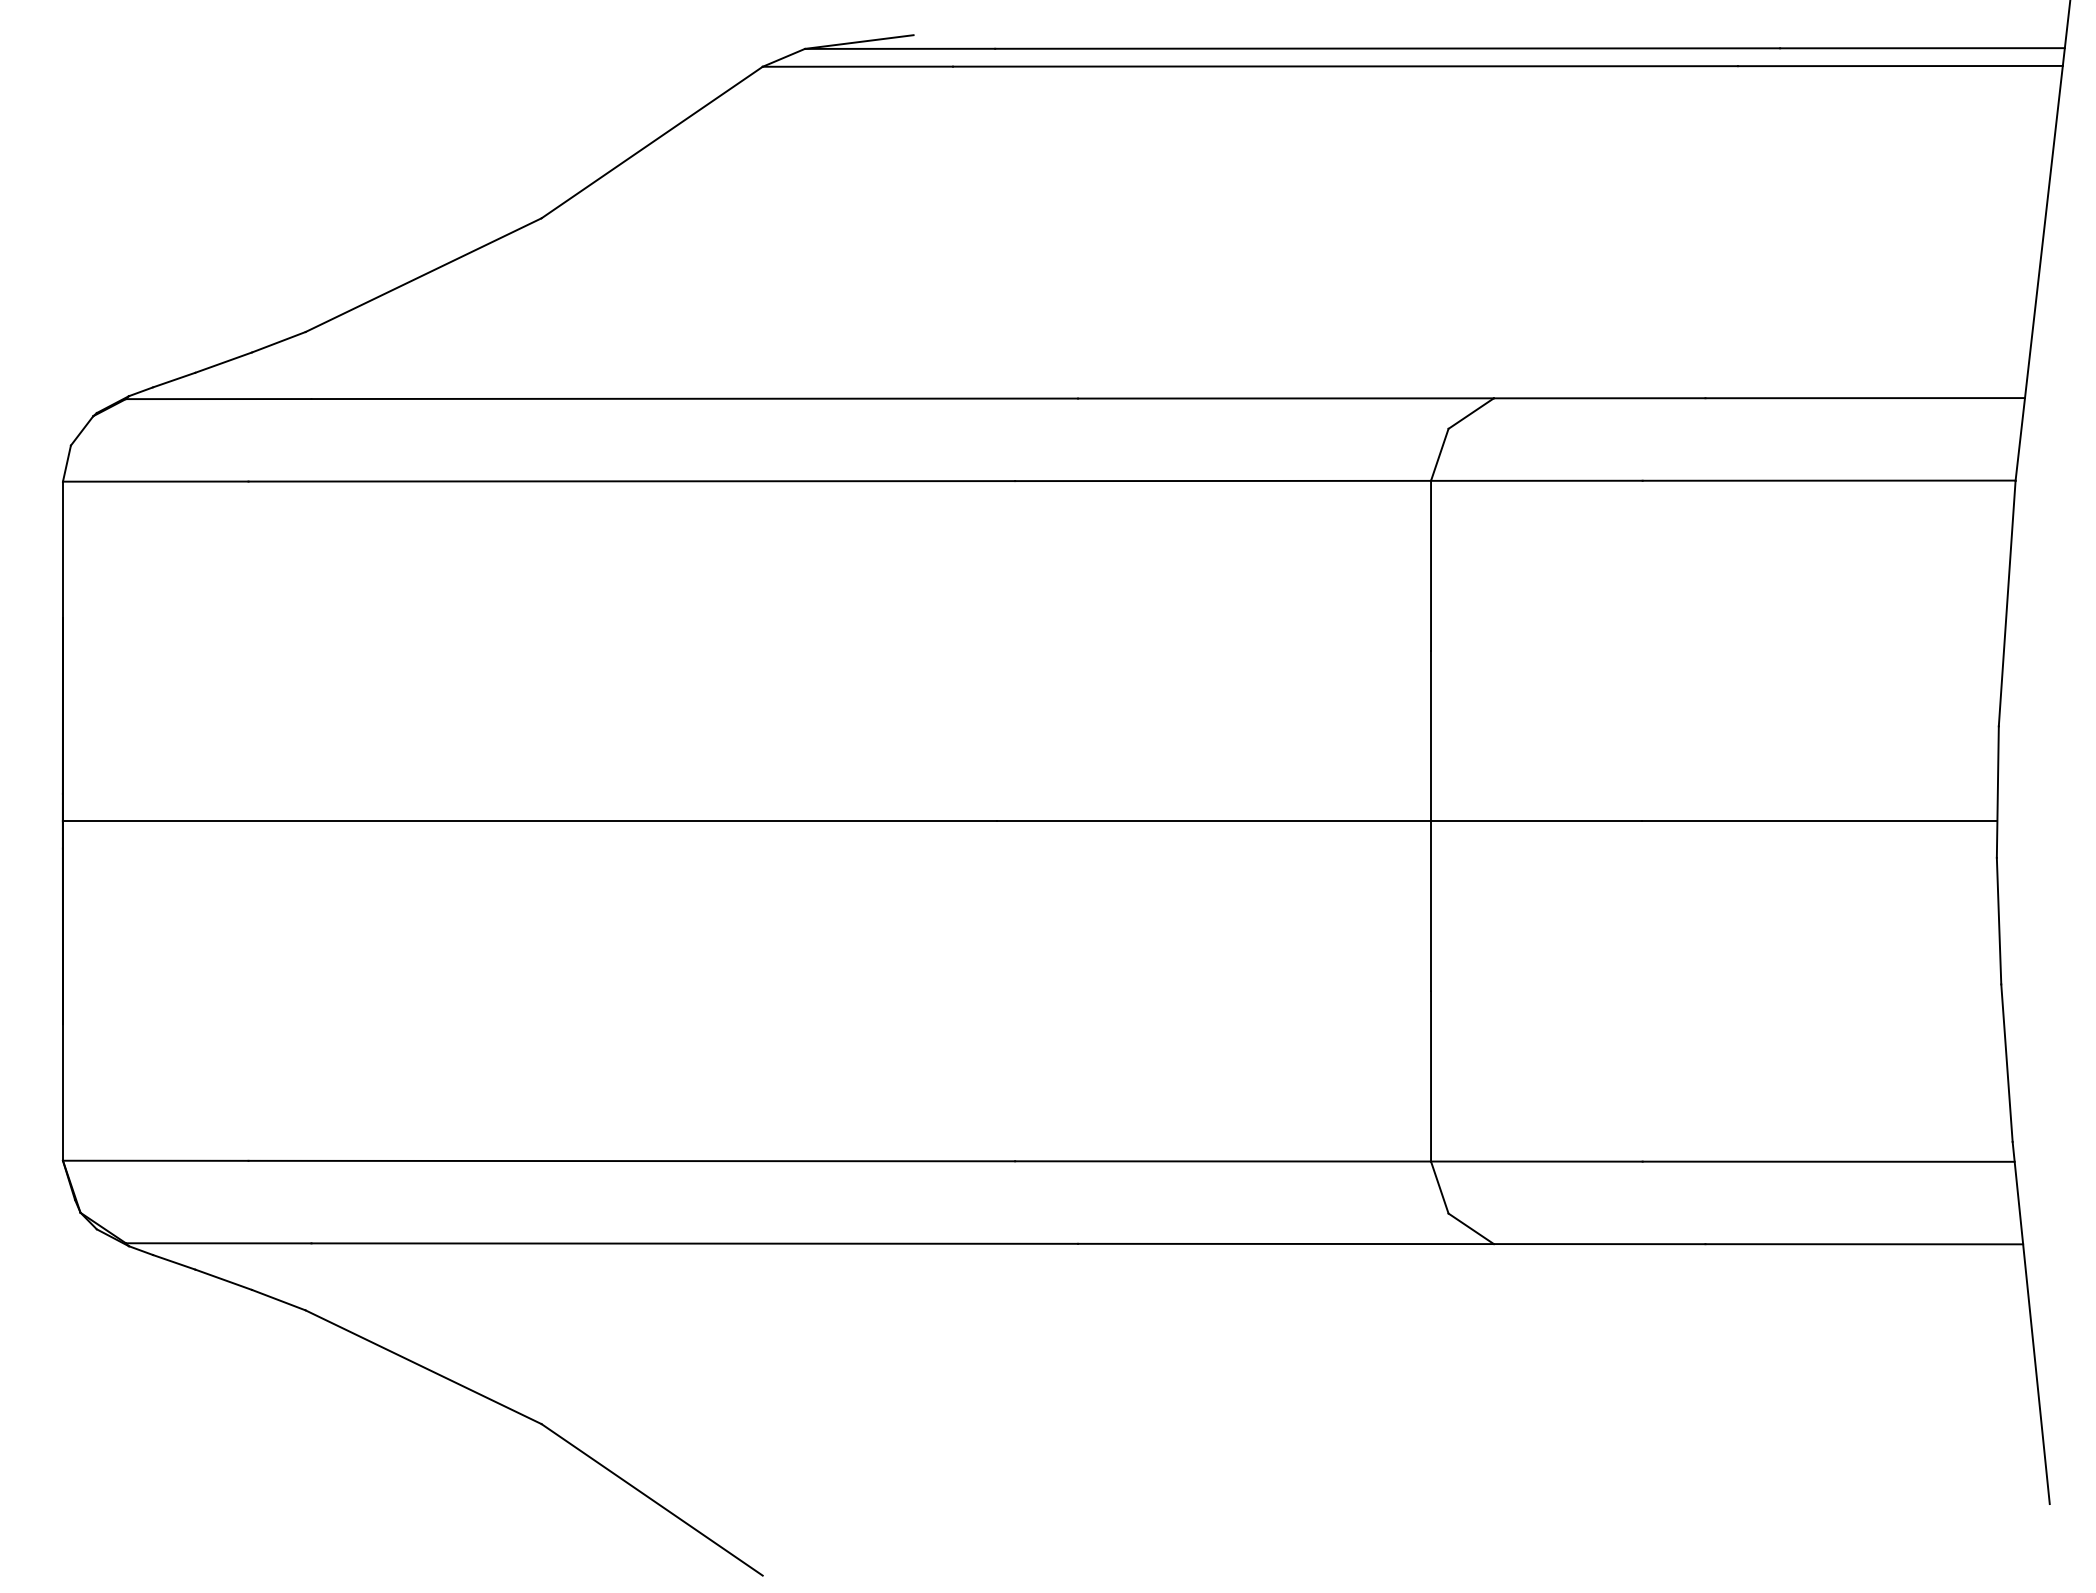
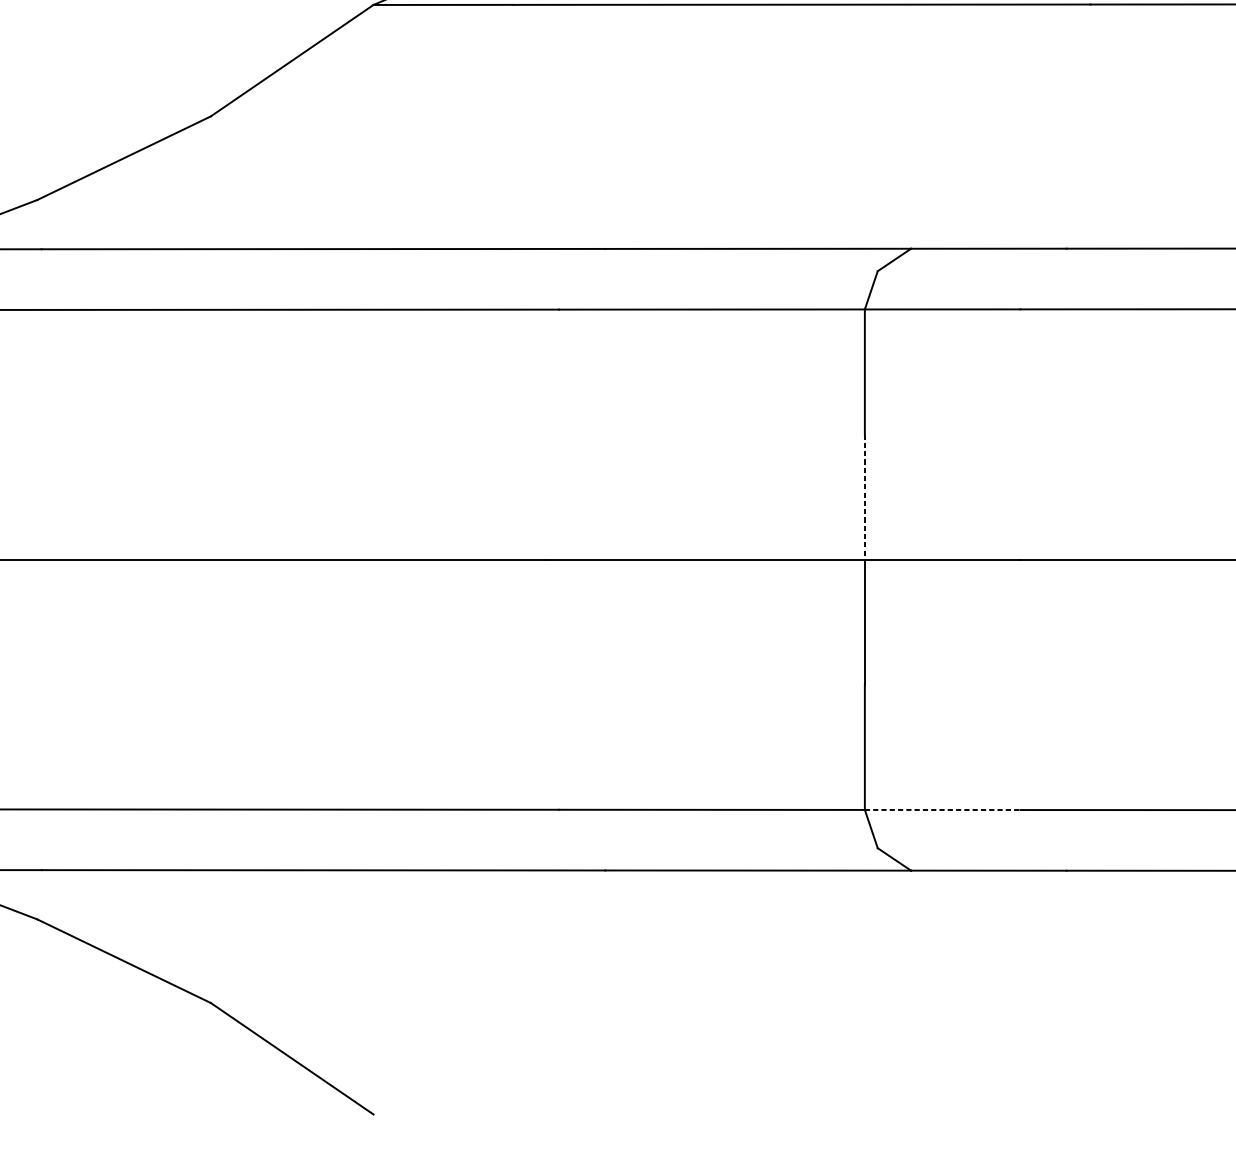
line: (1431, 736) -> (865, 497), solid -> dashed
line: (1536, 1161) -> (942, 809), solid -> dashed

